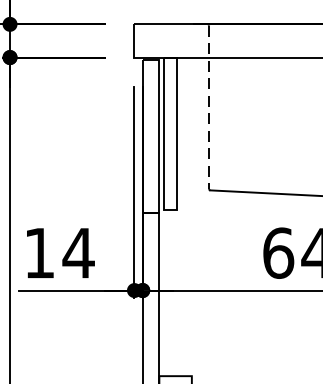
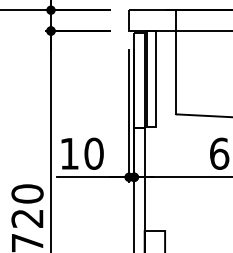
line: (208, 107) -> (175, 62), dashed -> solid
text: (77, 252) -> (93, 153), 14 -> 10

